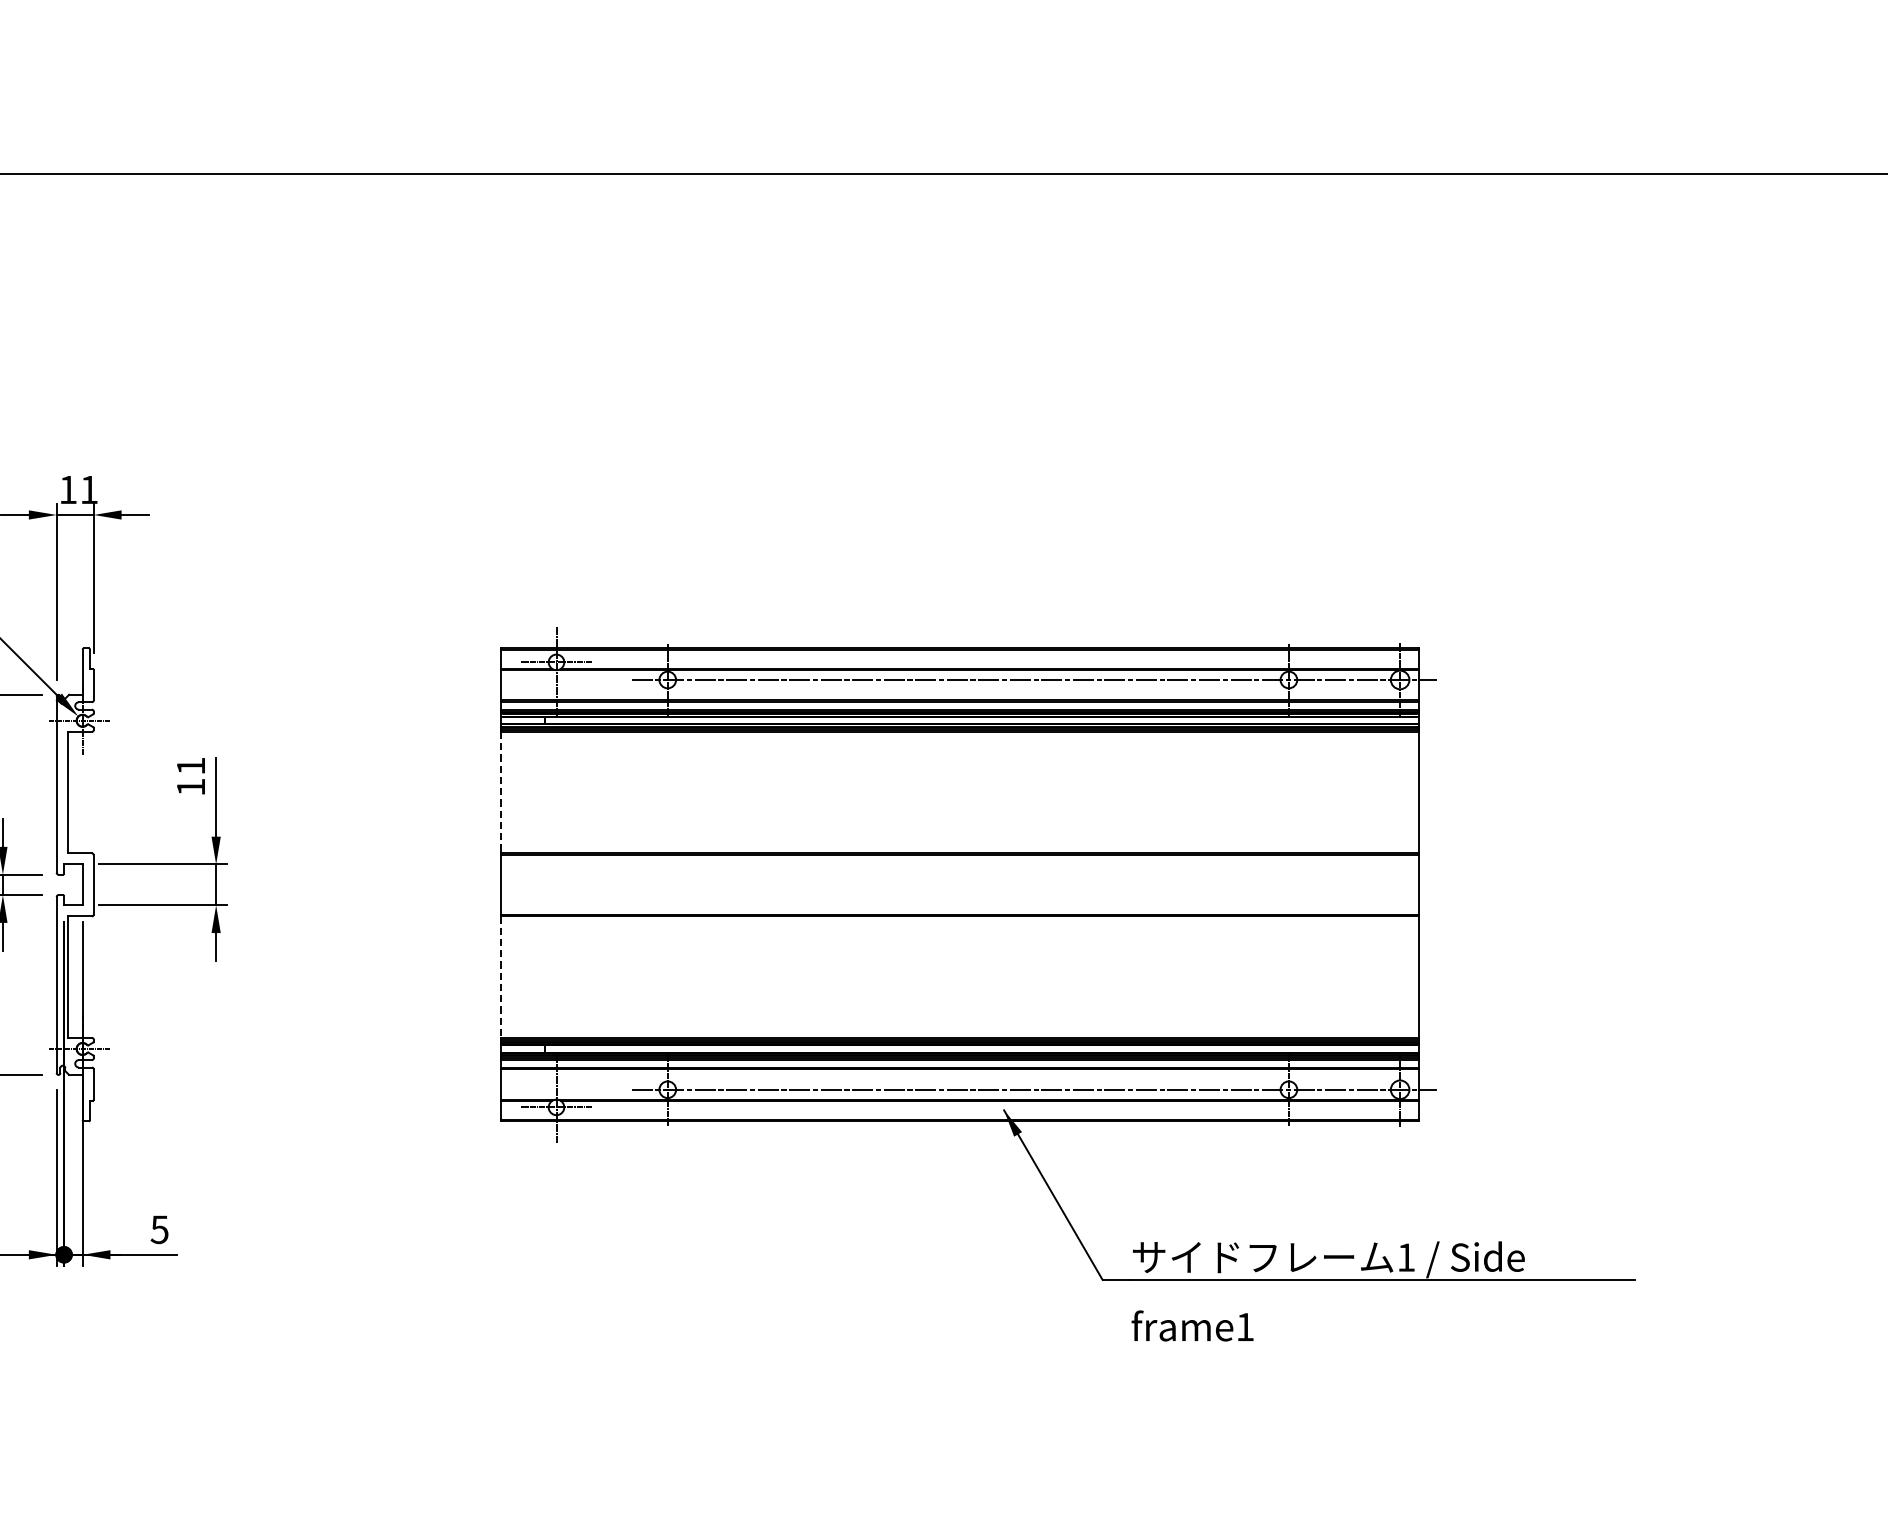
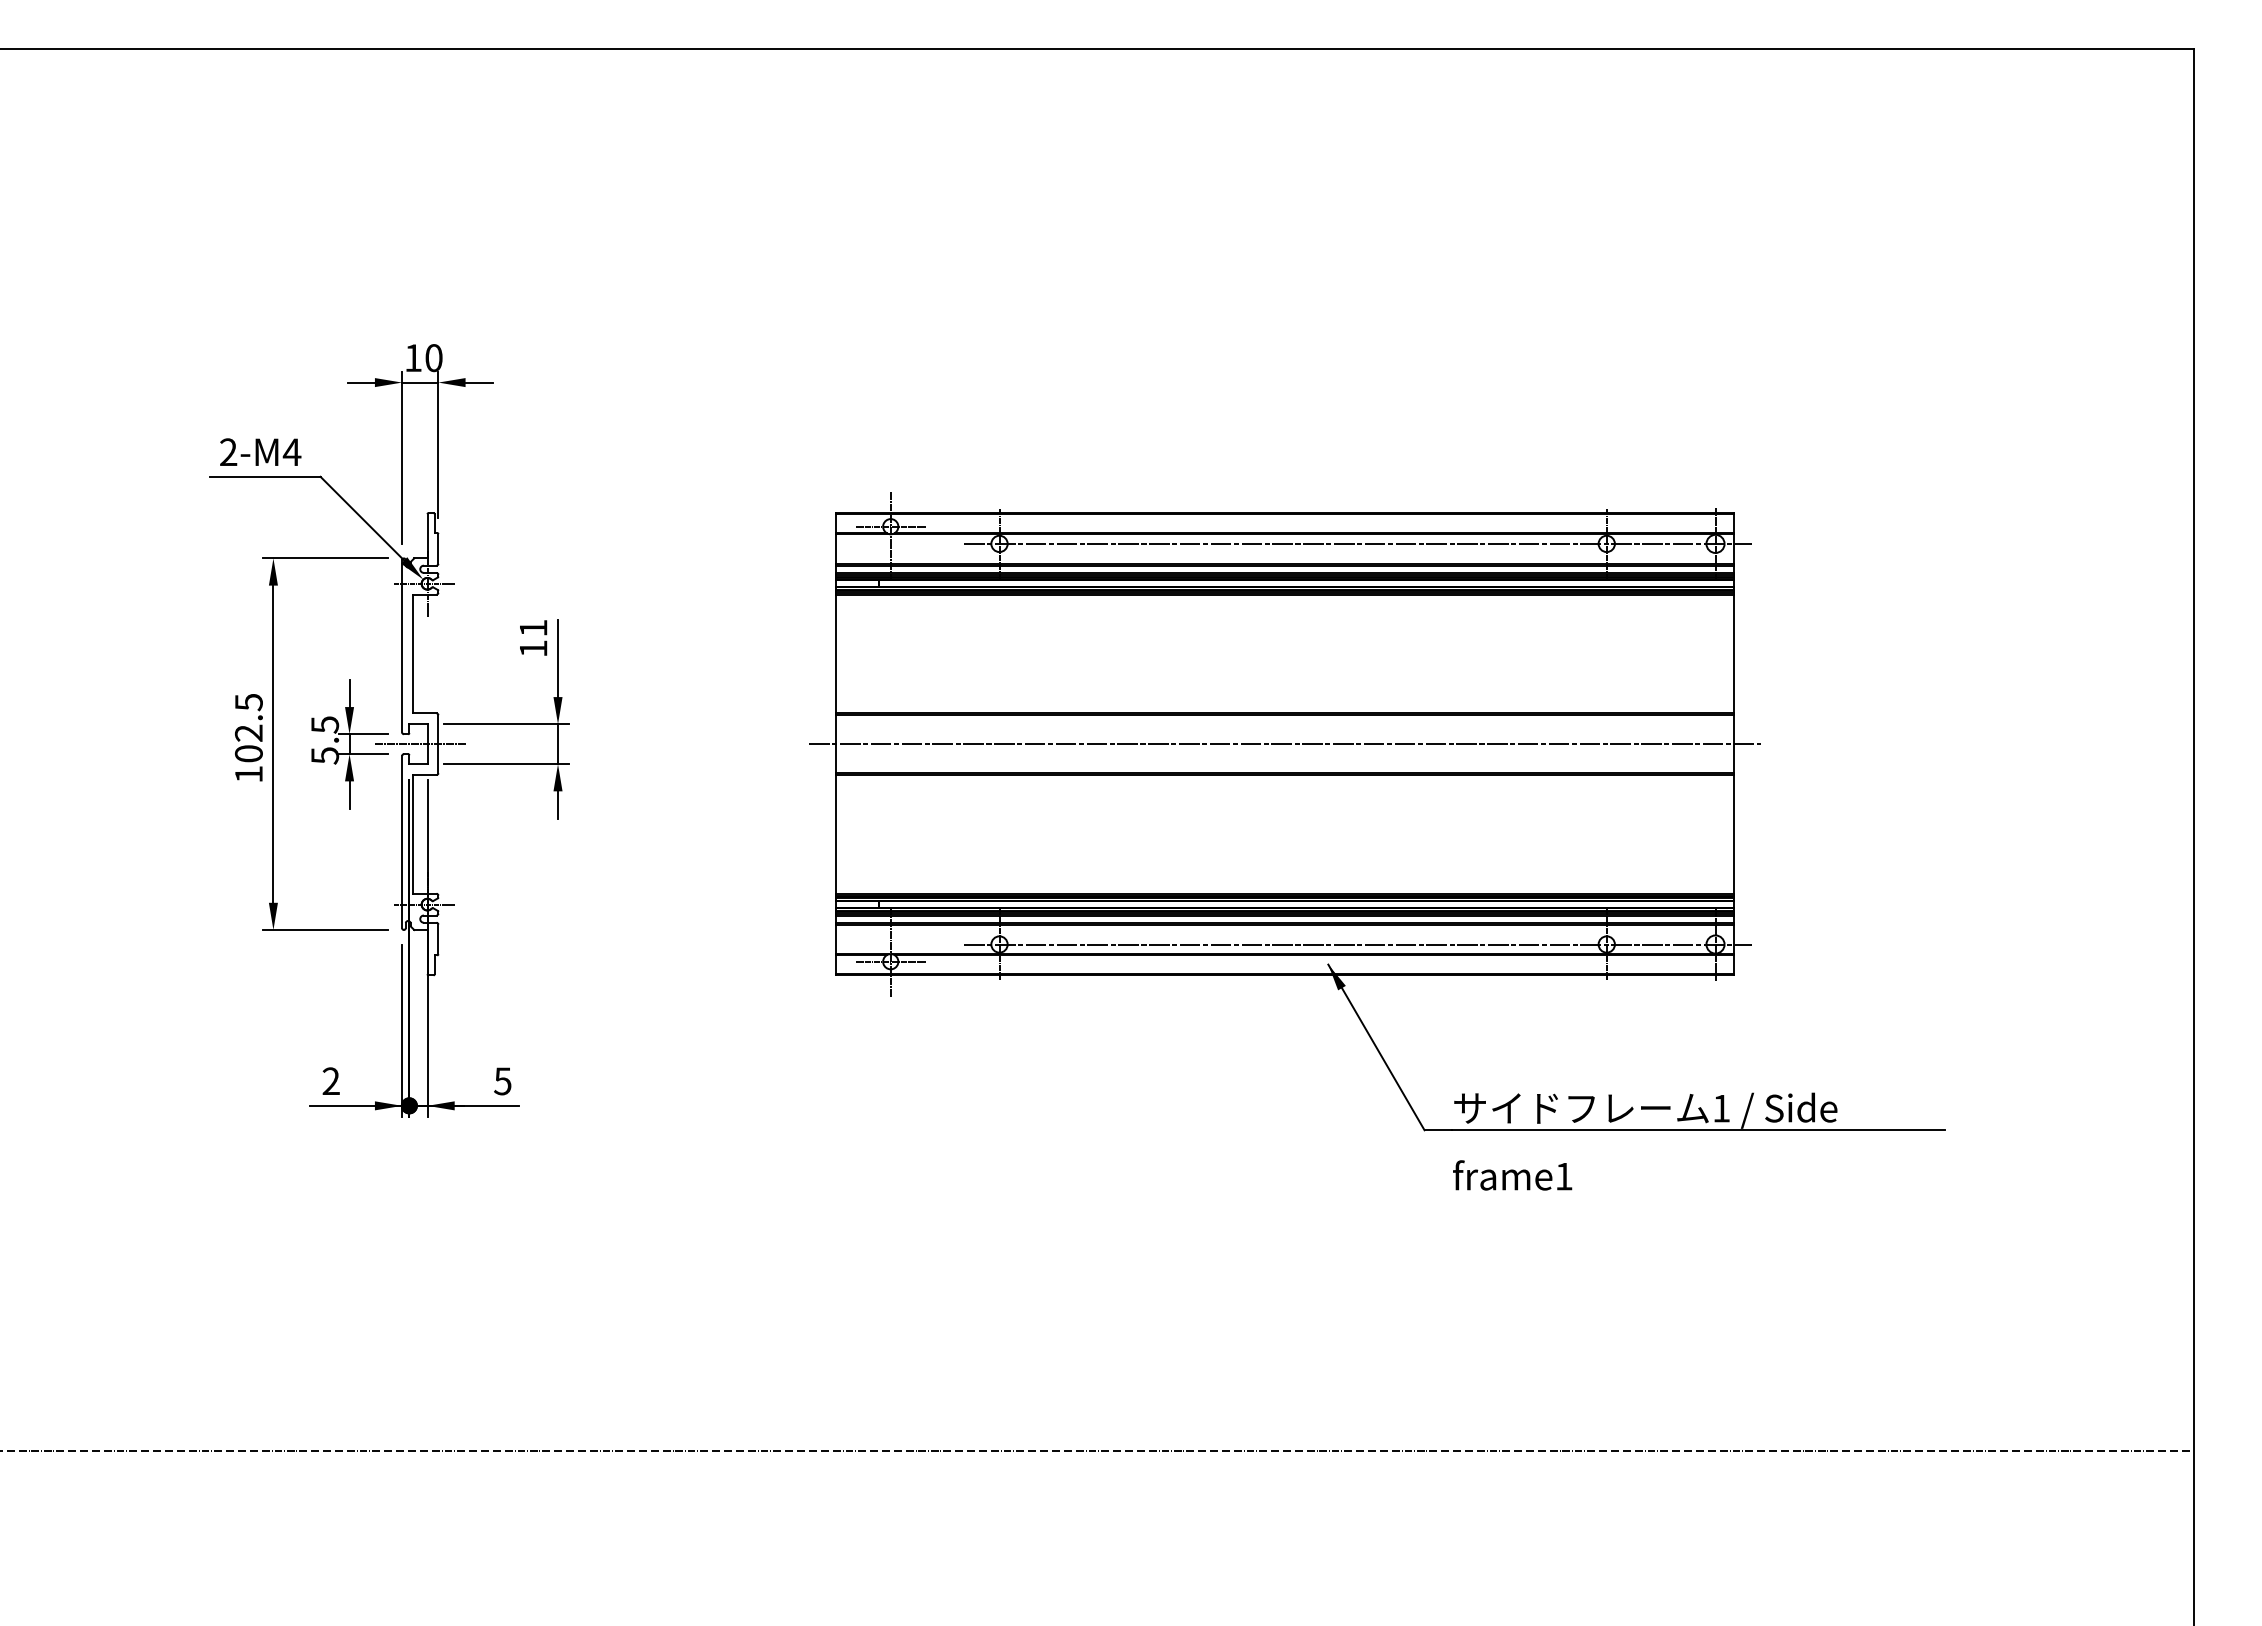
text: (88, 490) -> (433, 358), 11 -> 10
line: (501, 793) -> (836, 654), dashed -> solid
line: (74, 885) -> (419, 744), added
line: (959, 885) -> (1284, 744), added
line: (501, 977) -> (836, 834), dashed -> solid

